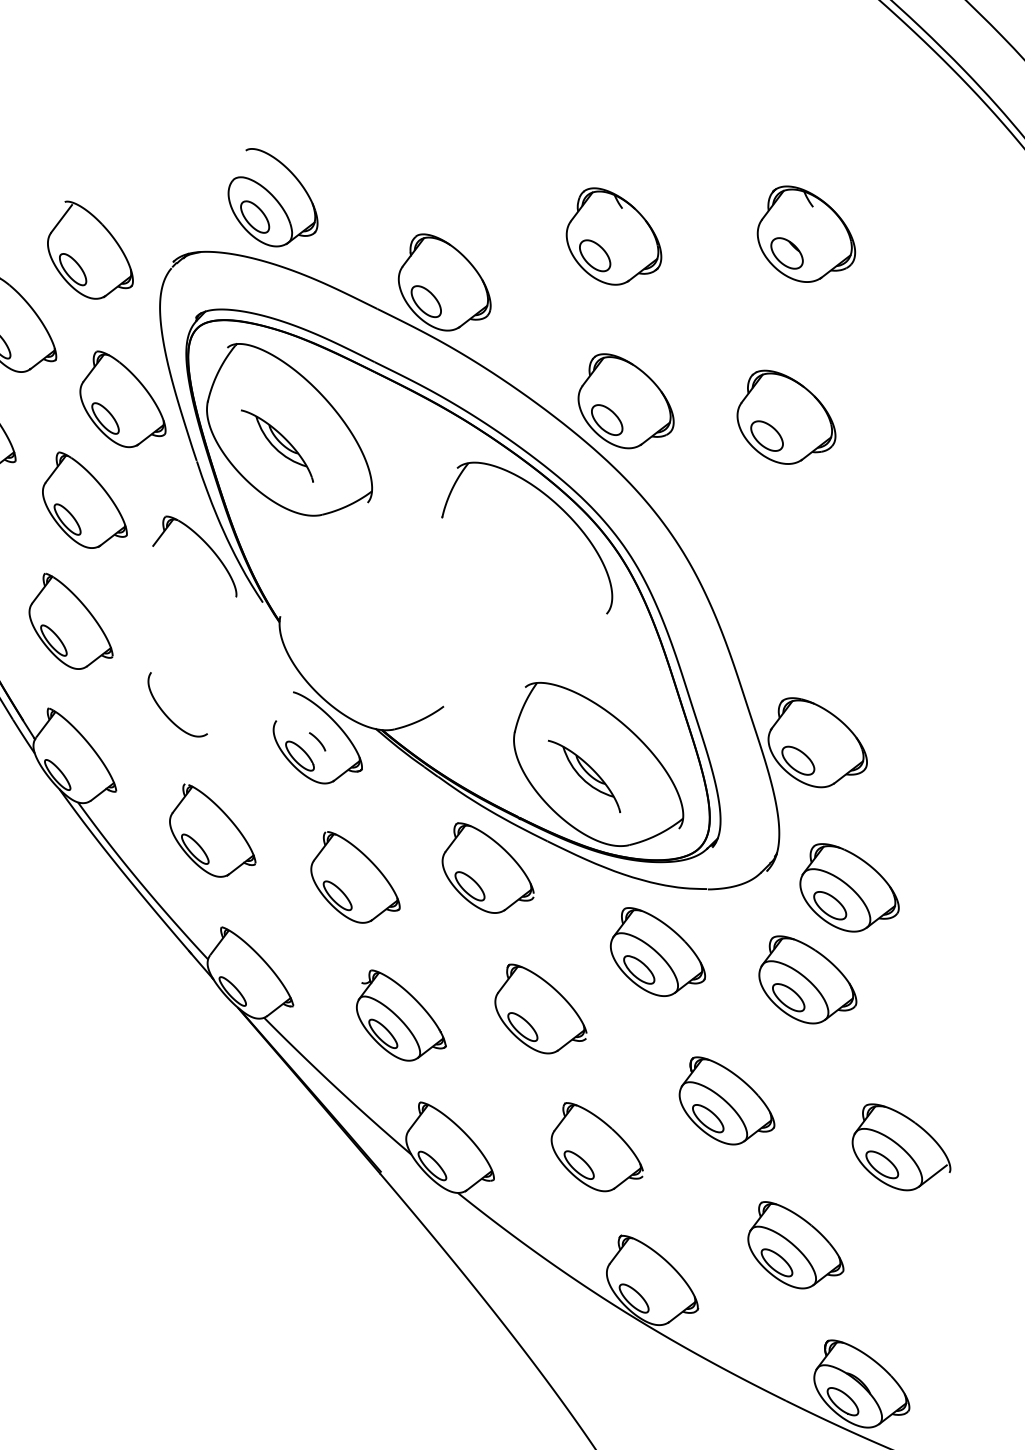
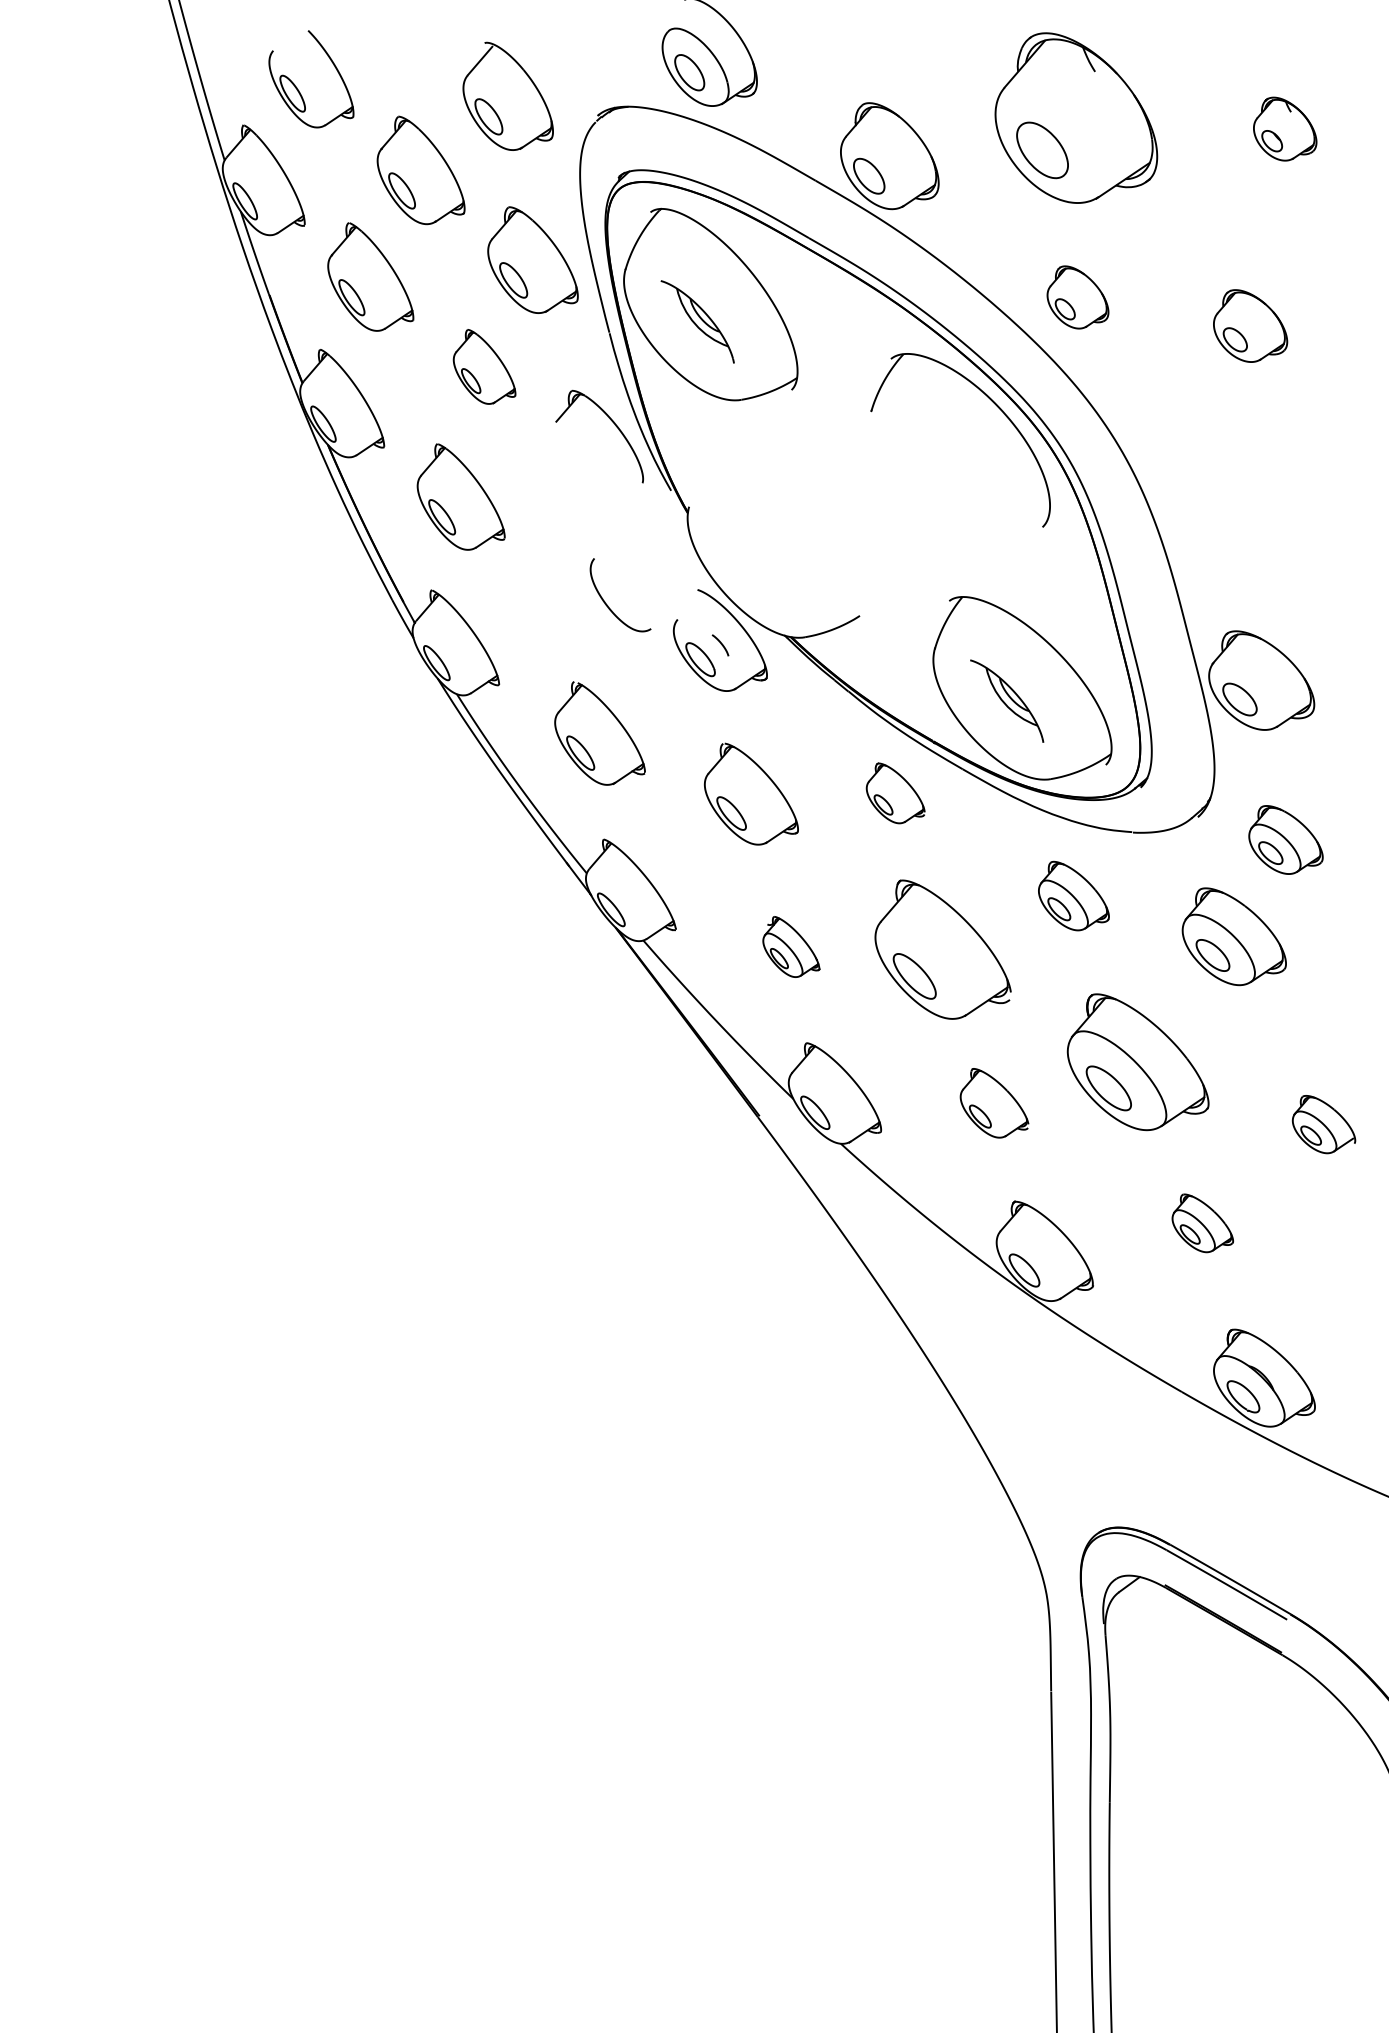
part: (806, 232) -> (1285, 128), size x0.6
part: (613, 236) -> (1076, 118), size x1.6
part: (625, 400) -> (1077, 297), size x0.6
part: (785, 416) -> (1250, 325), size x0.7
part: (83, 499) -> (484, 366), size x0.7
curve: (167, 714) -> (608, 605), moved
part: (487, 867) -> (895, 793), size x0.6
part: (848, 886) -> (1285, 839), size x0.7
part: (656, 950) -> (1073, 895), size x0.7
part: (540, 1008) -> (943, 949), size x1.4
part: (400, 1014) -> (791, 946), size x0.6
part: (726, 1099) -> (1138, 1061), size x1.4
part: (596, 1146) -> (994, 1103), size x0.7
part: (900, 1146) -> (1323, 1124), size x0.6
part: (795, 1244) -> (1202, 1223), size x0.6

